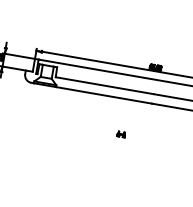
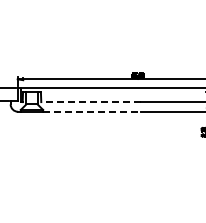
line: (104, 85) -> (90, 102), solid -> dashed
line: (103, 95) -> (91, 111), solid -> dashed
part: (121, 134) -> (115, 147), removed

